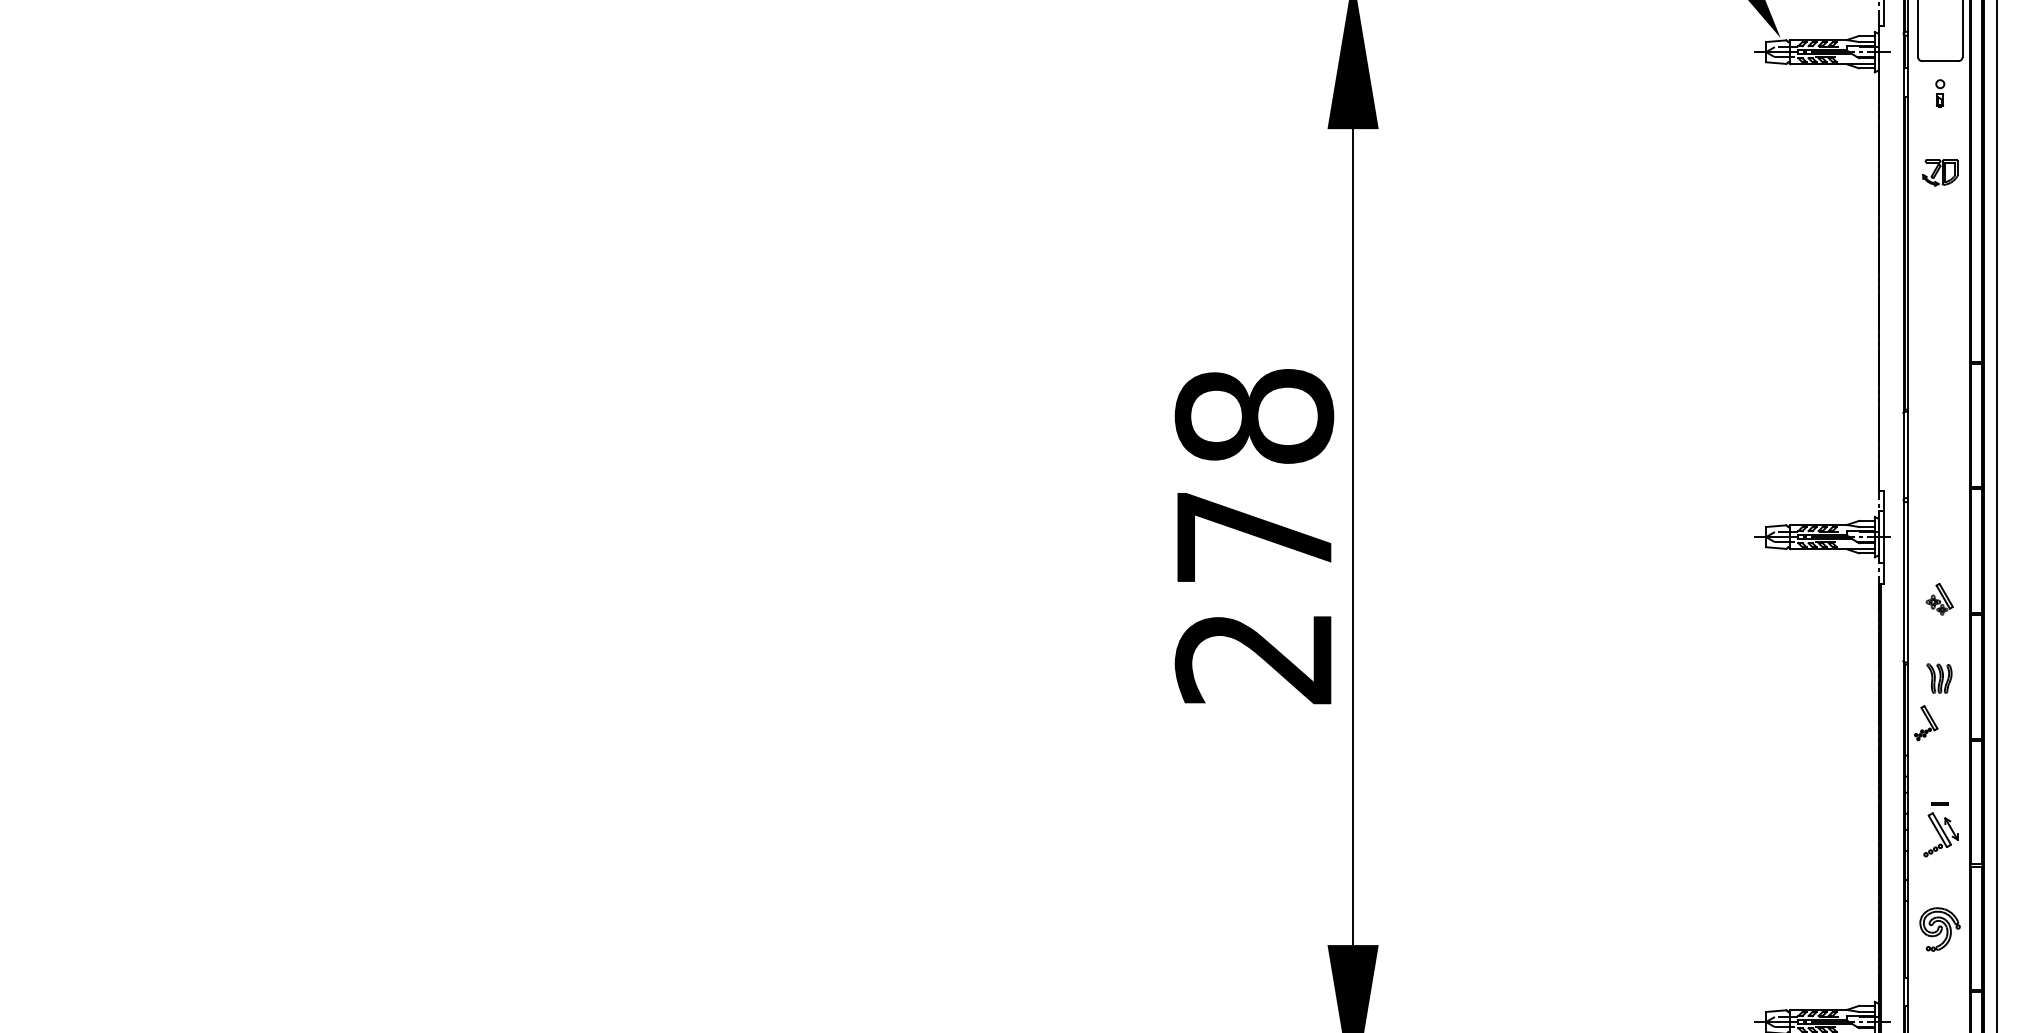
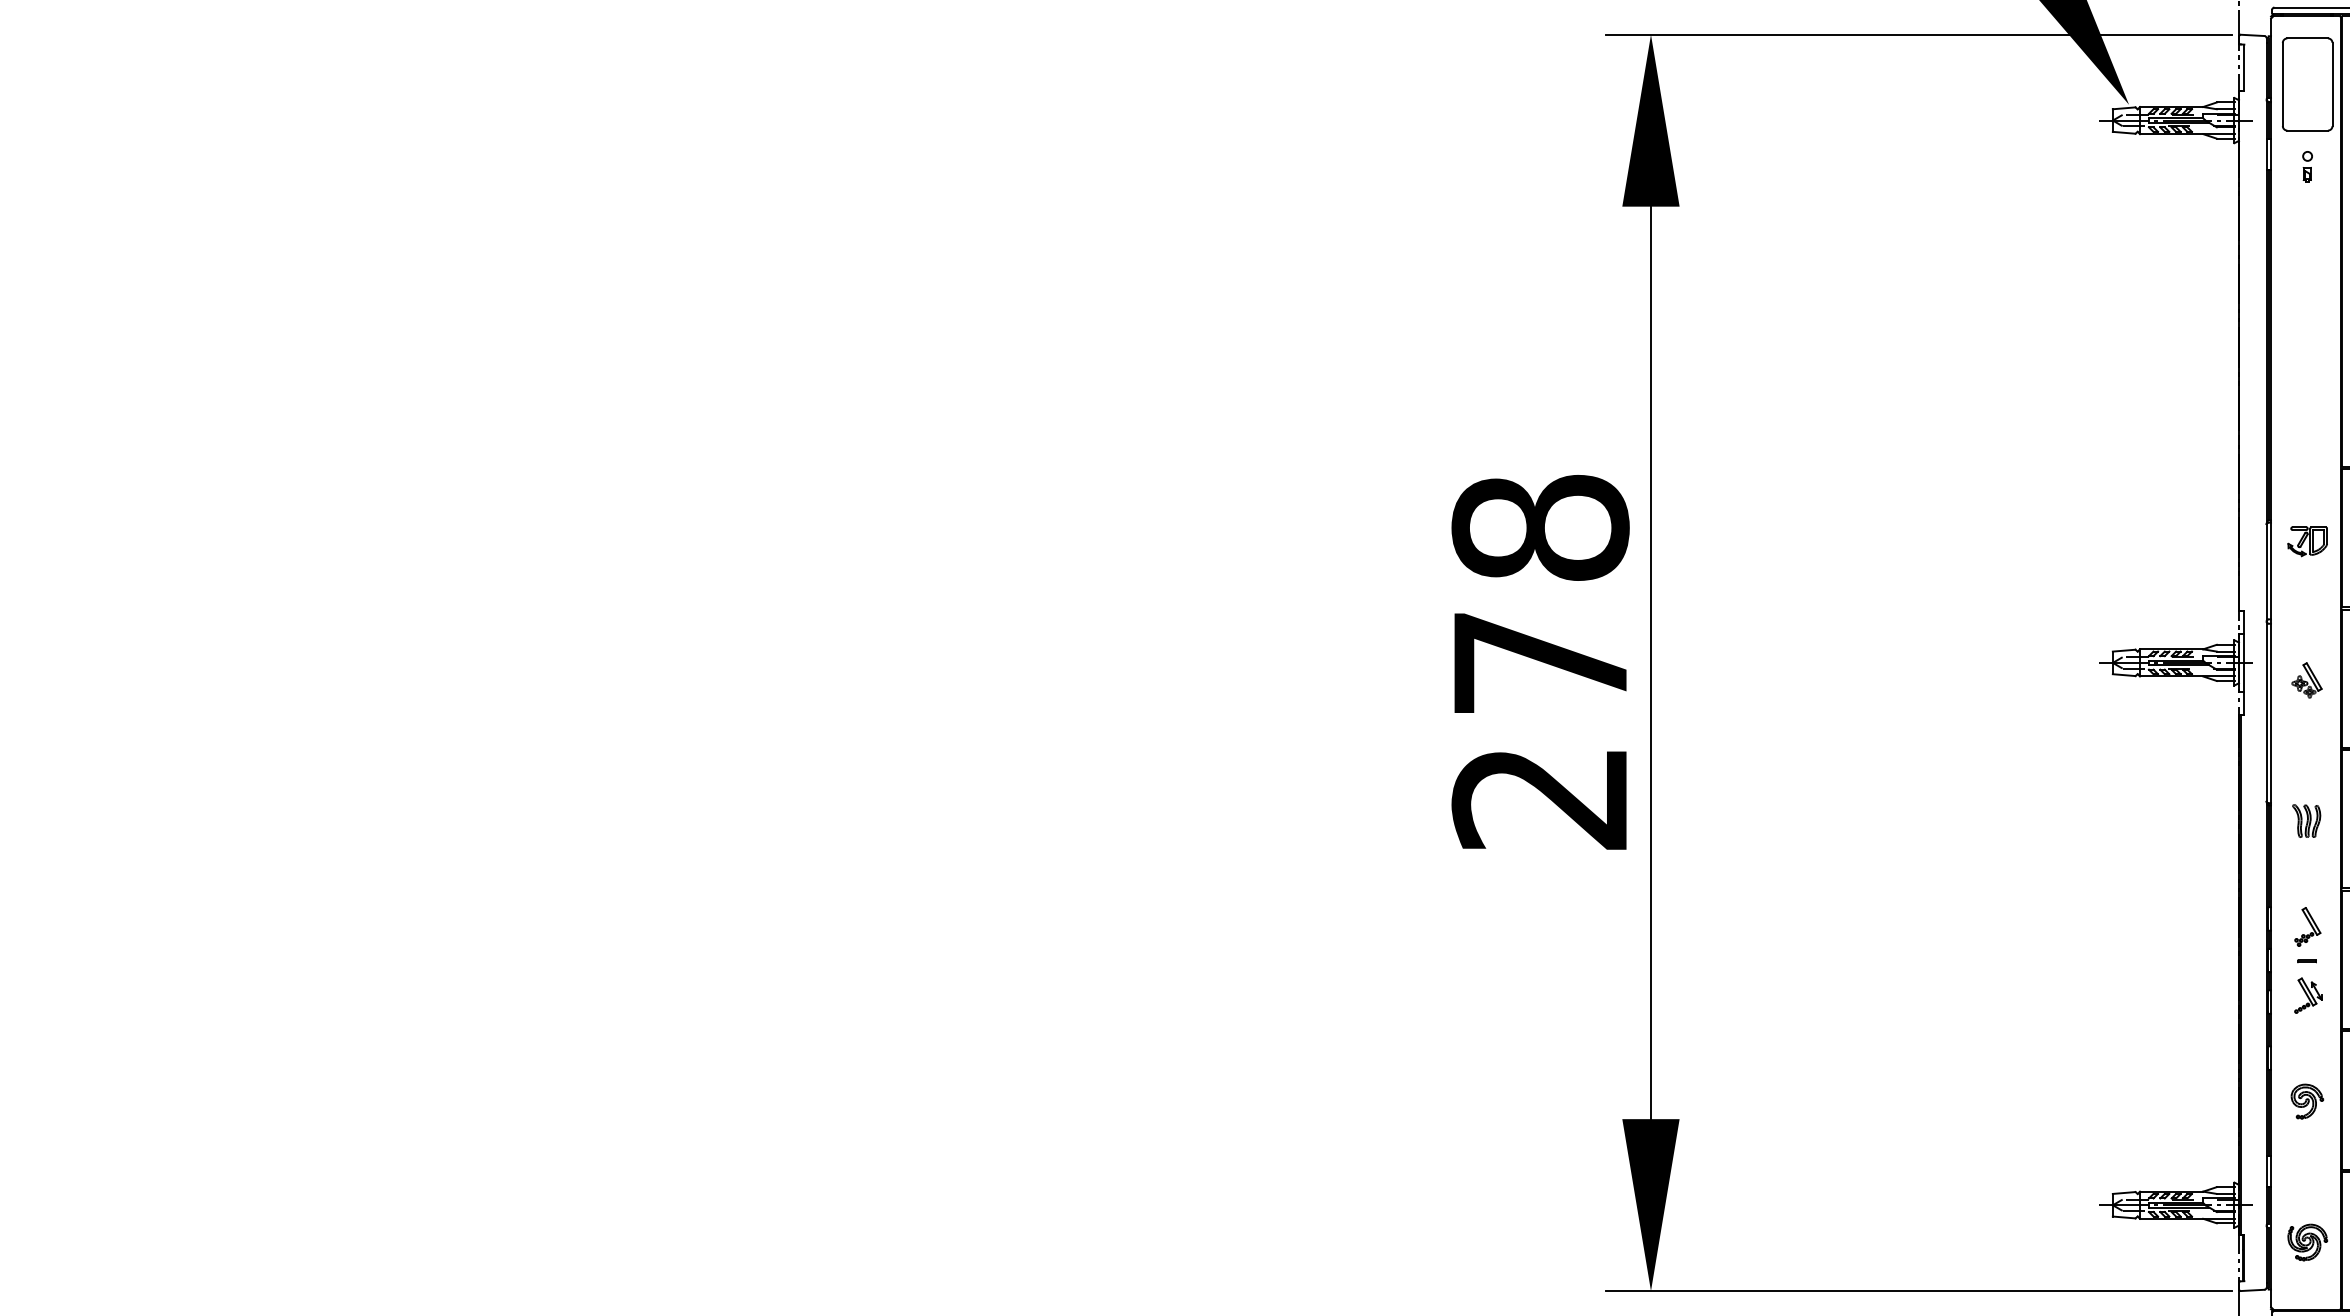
part: (1940, 172) -> (2307, 541), moved
part: (1939, 599) -> (2306, 680), moved
part: (1925, 722) -> (2307, 926), moved
part: (1941, 834) -> (2308, 995), size x0.71
part: (1940, 929) -> (2307, 1101), size x0.71

